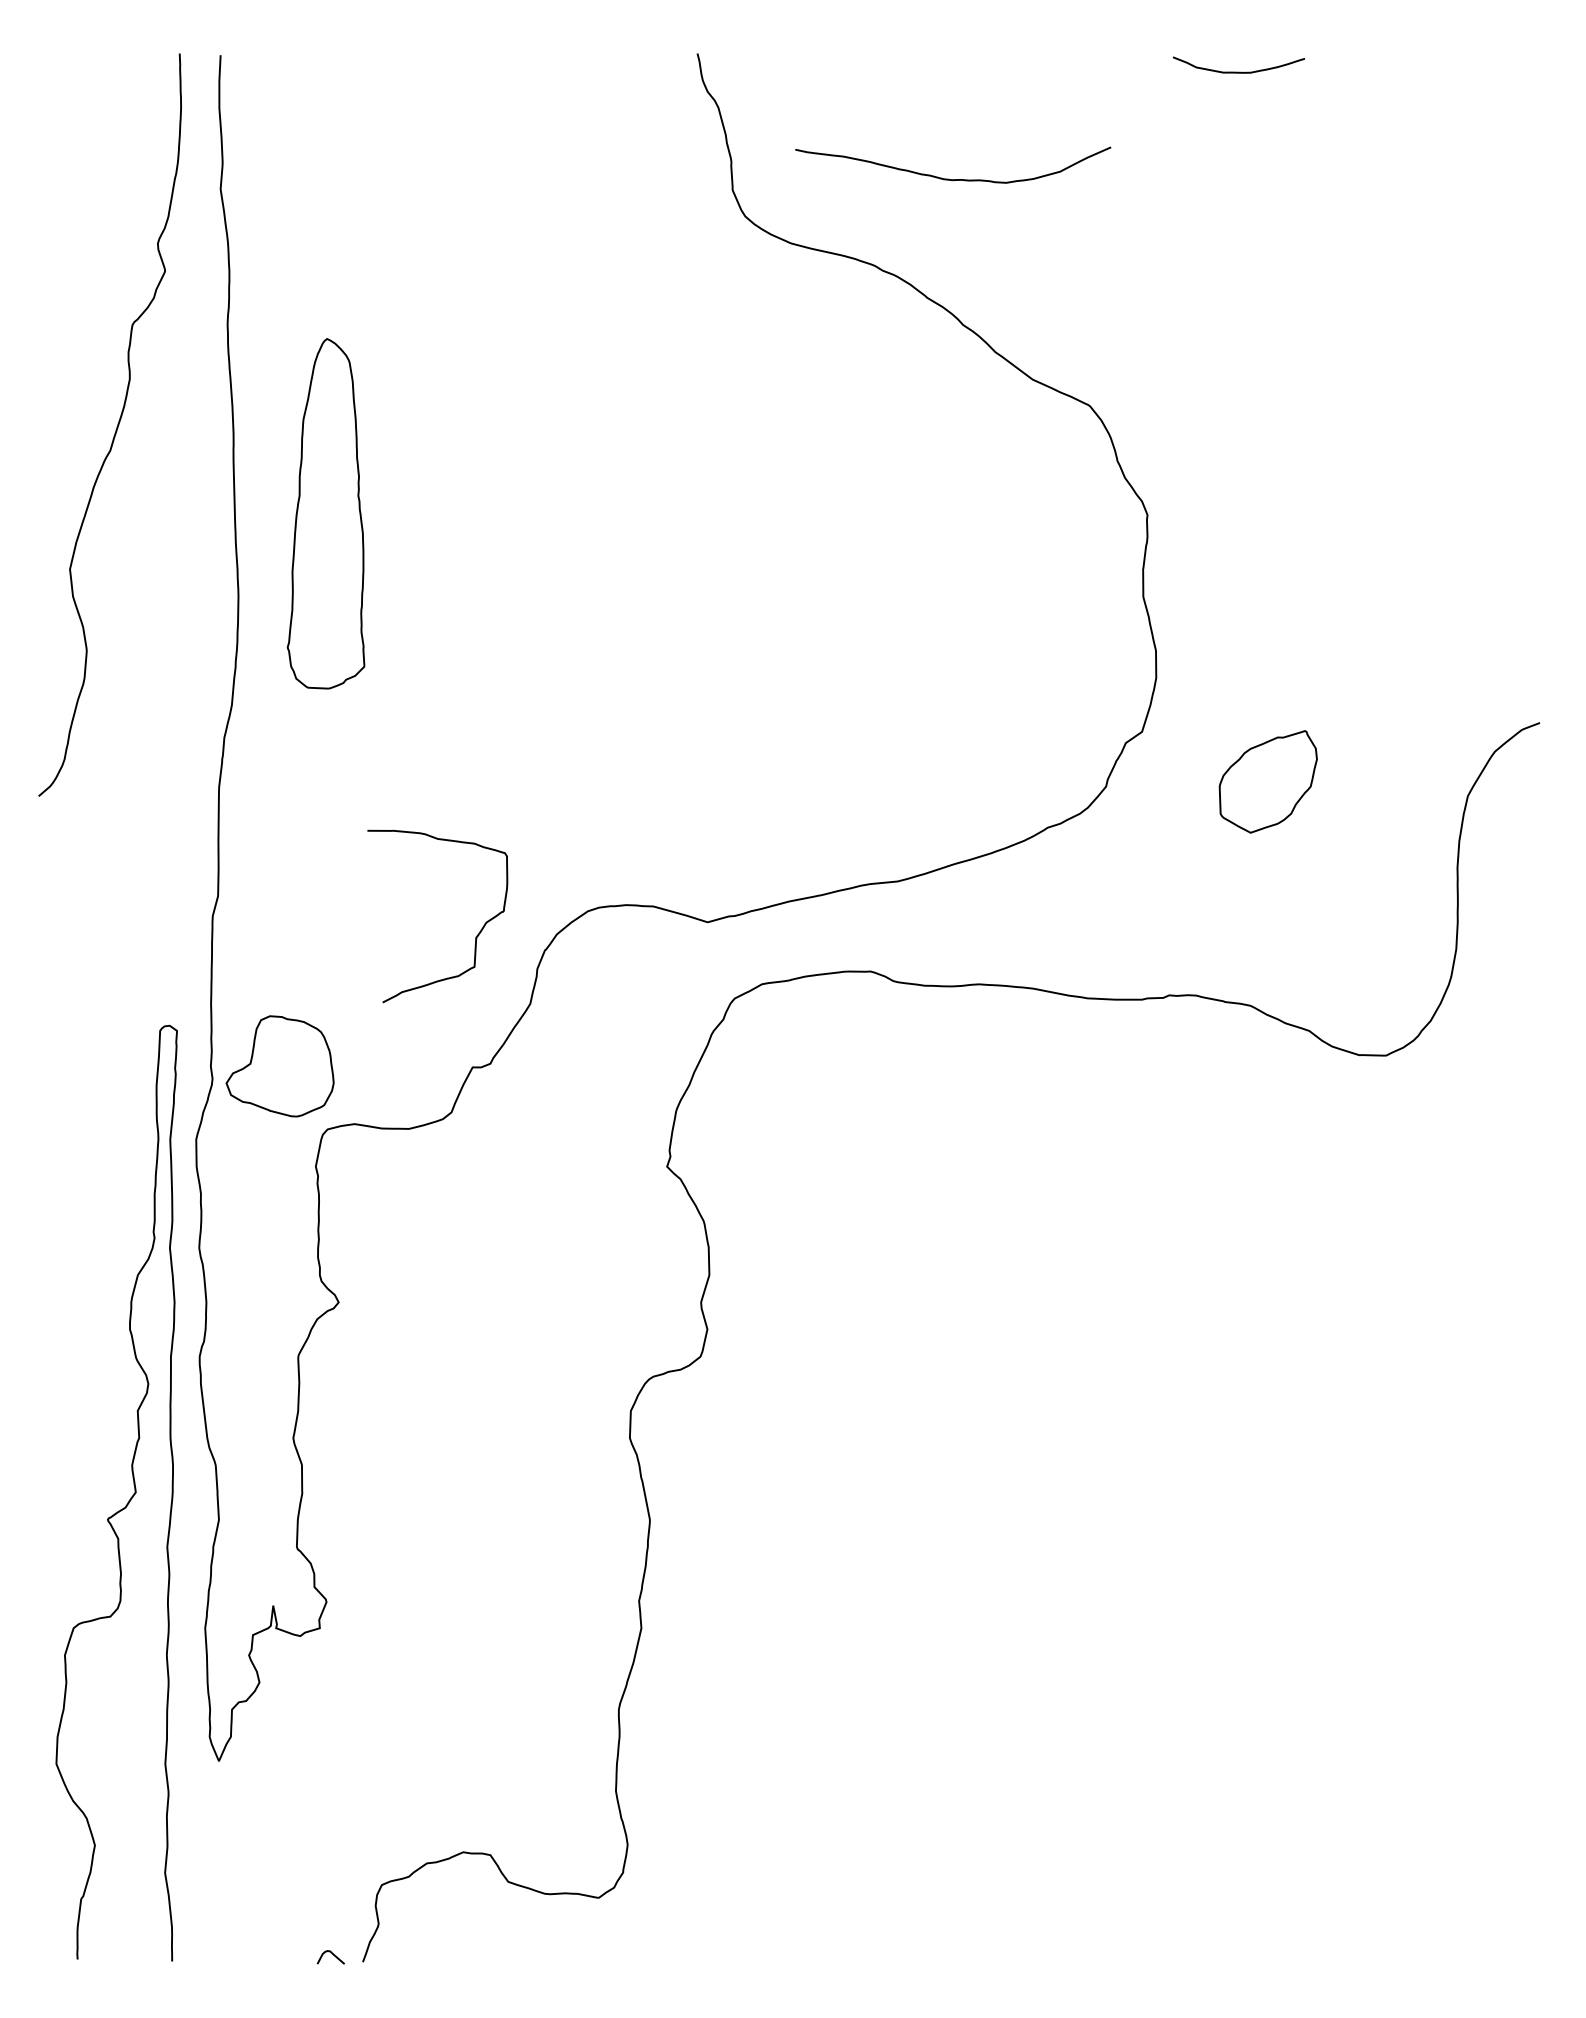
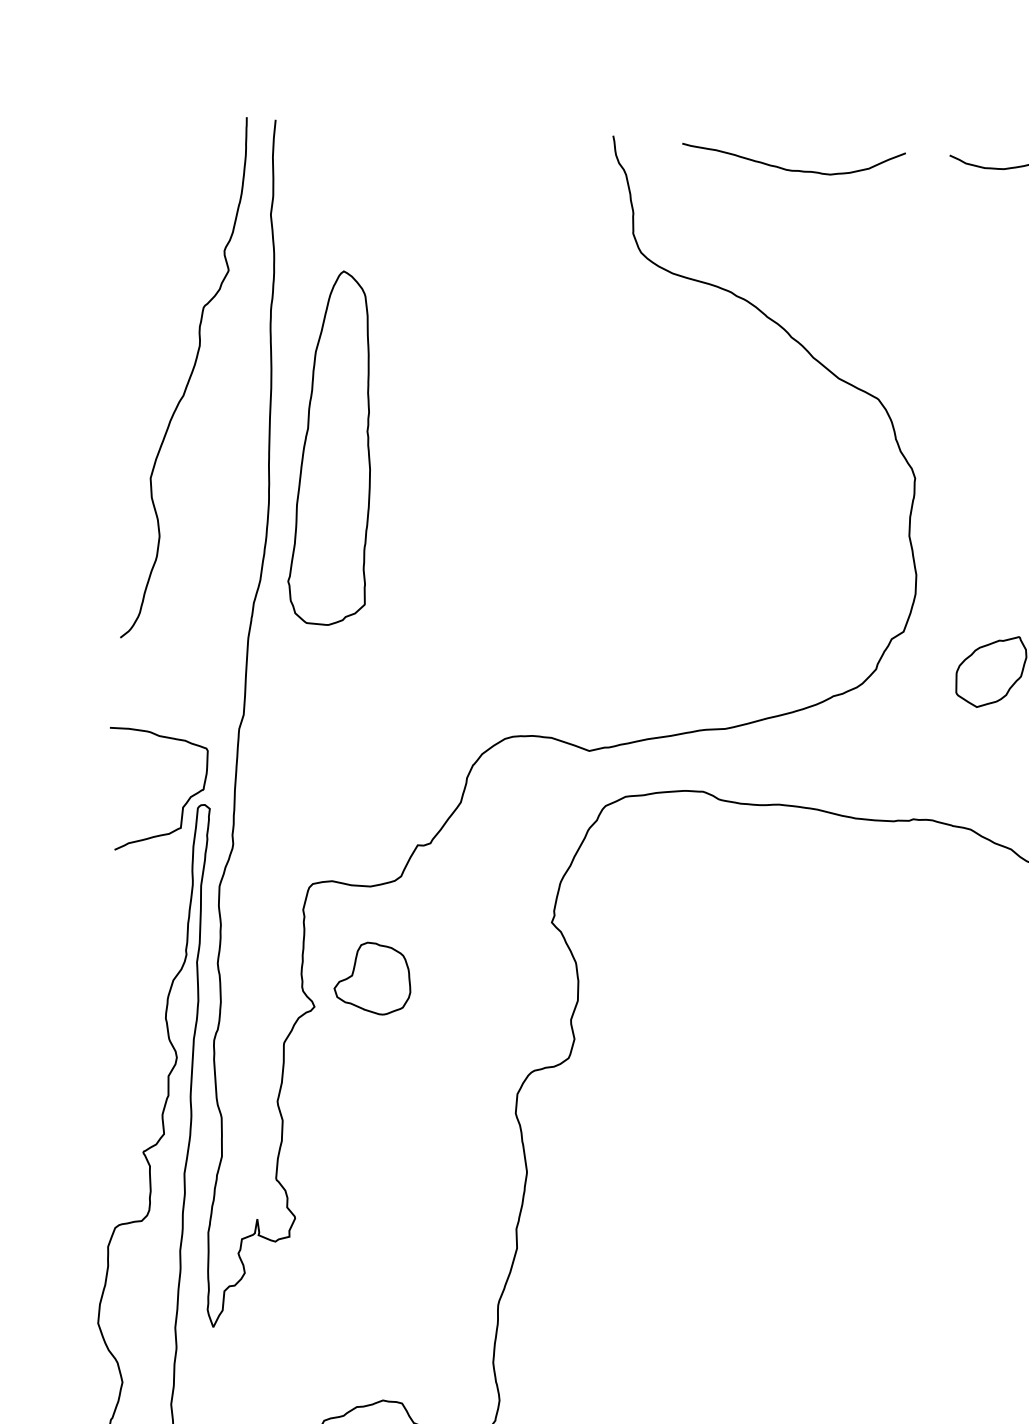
curve: (948, 178) -> (789, 169), moved
part: (325, 513) -> (333, 447), size x1.43
curve: (476, 935) -> (183, 805), moved
part: (279, 1066) -> (372, 978), moved

